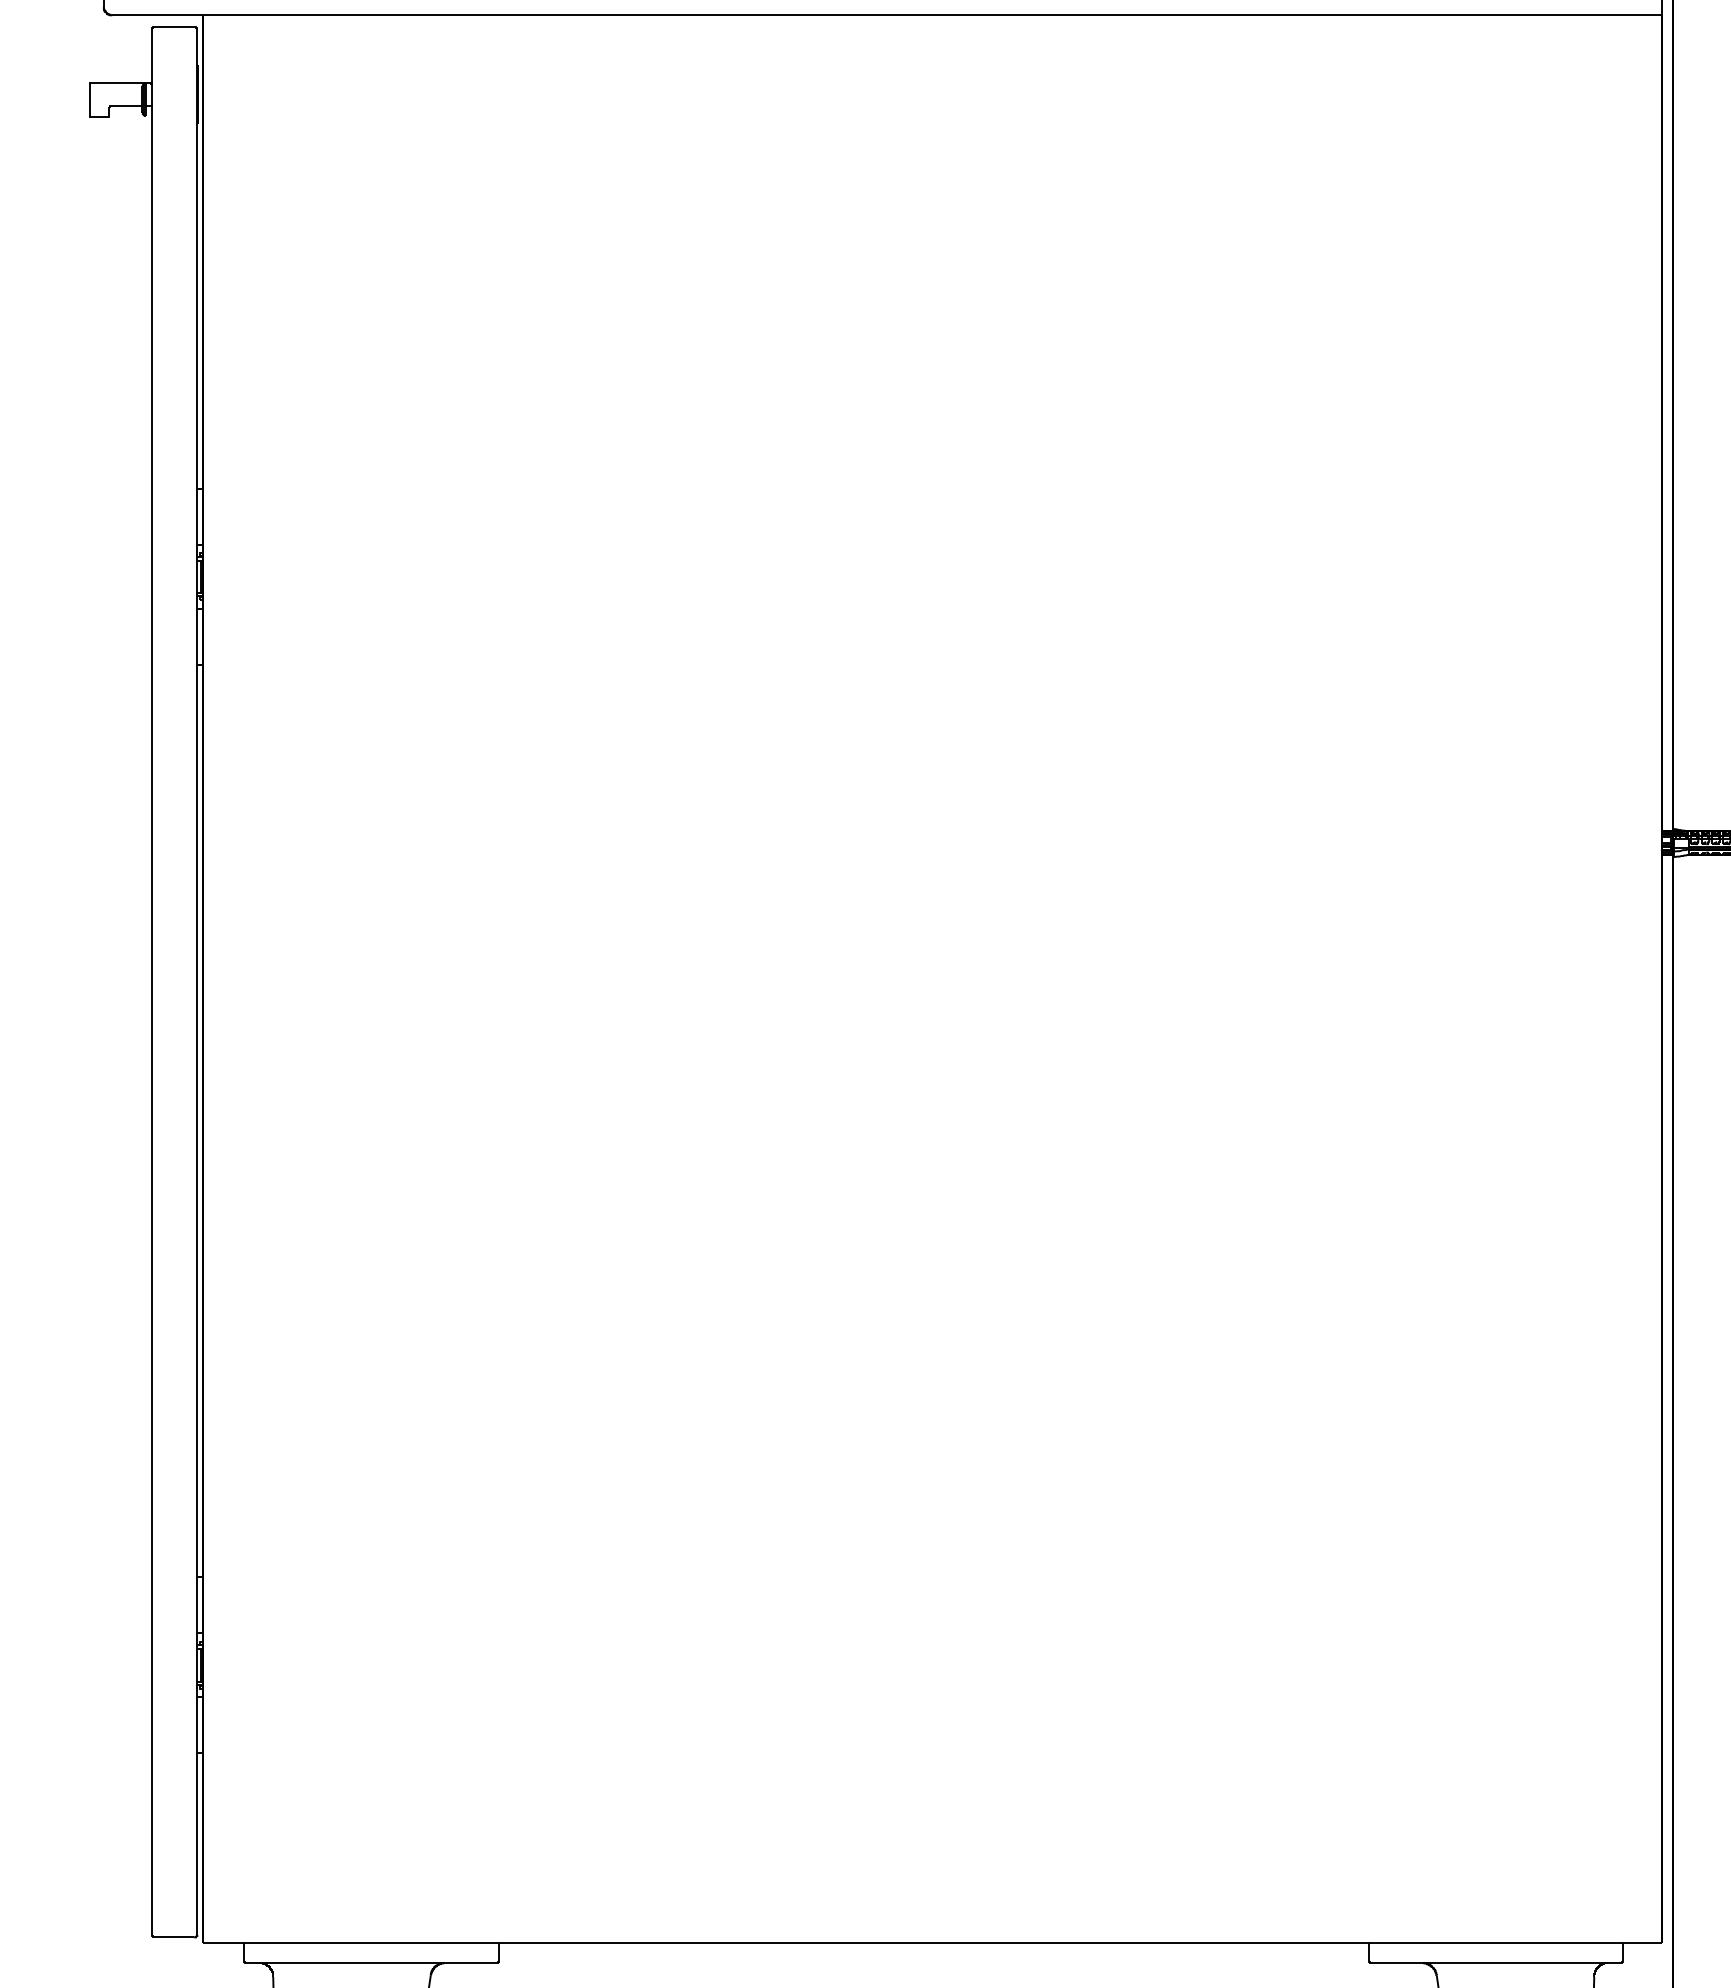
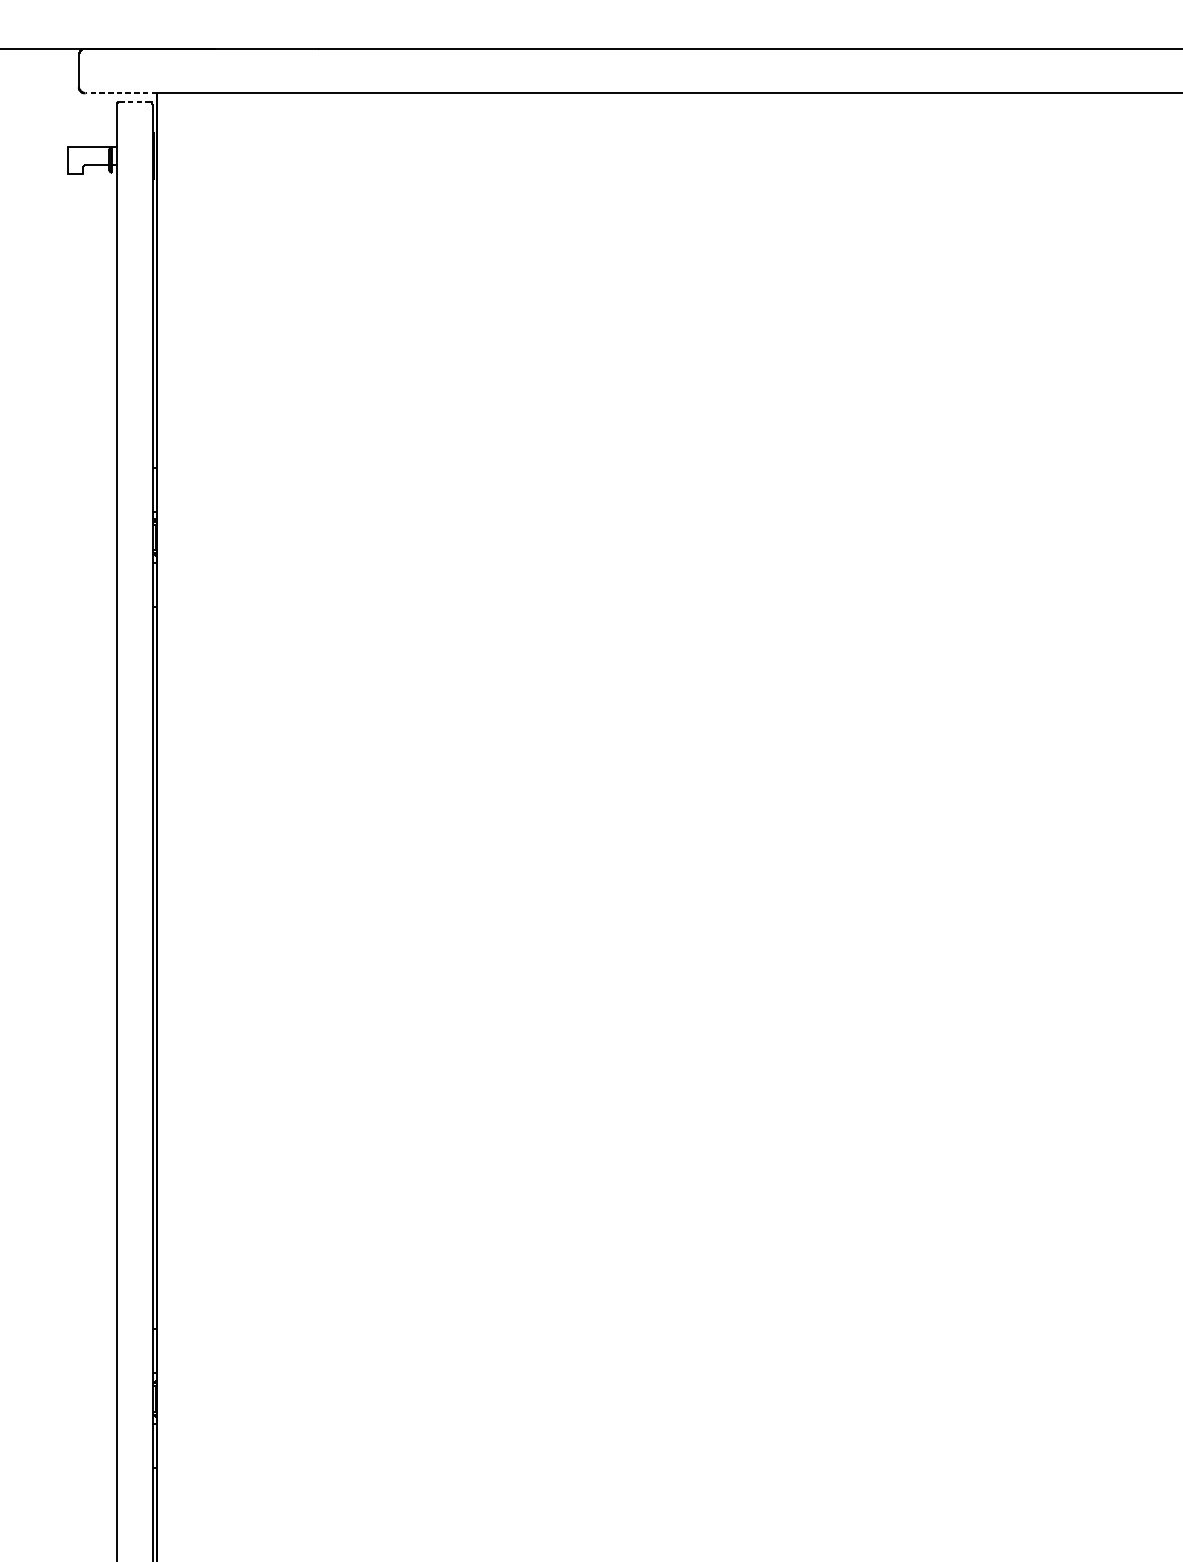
line: (157, 15) -> (121, 93), solid -> dashed
line: (174, 26) -> (134, 102), solid -> dashed

